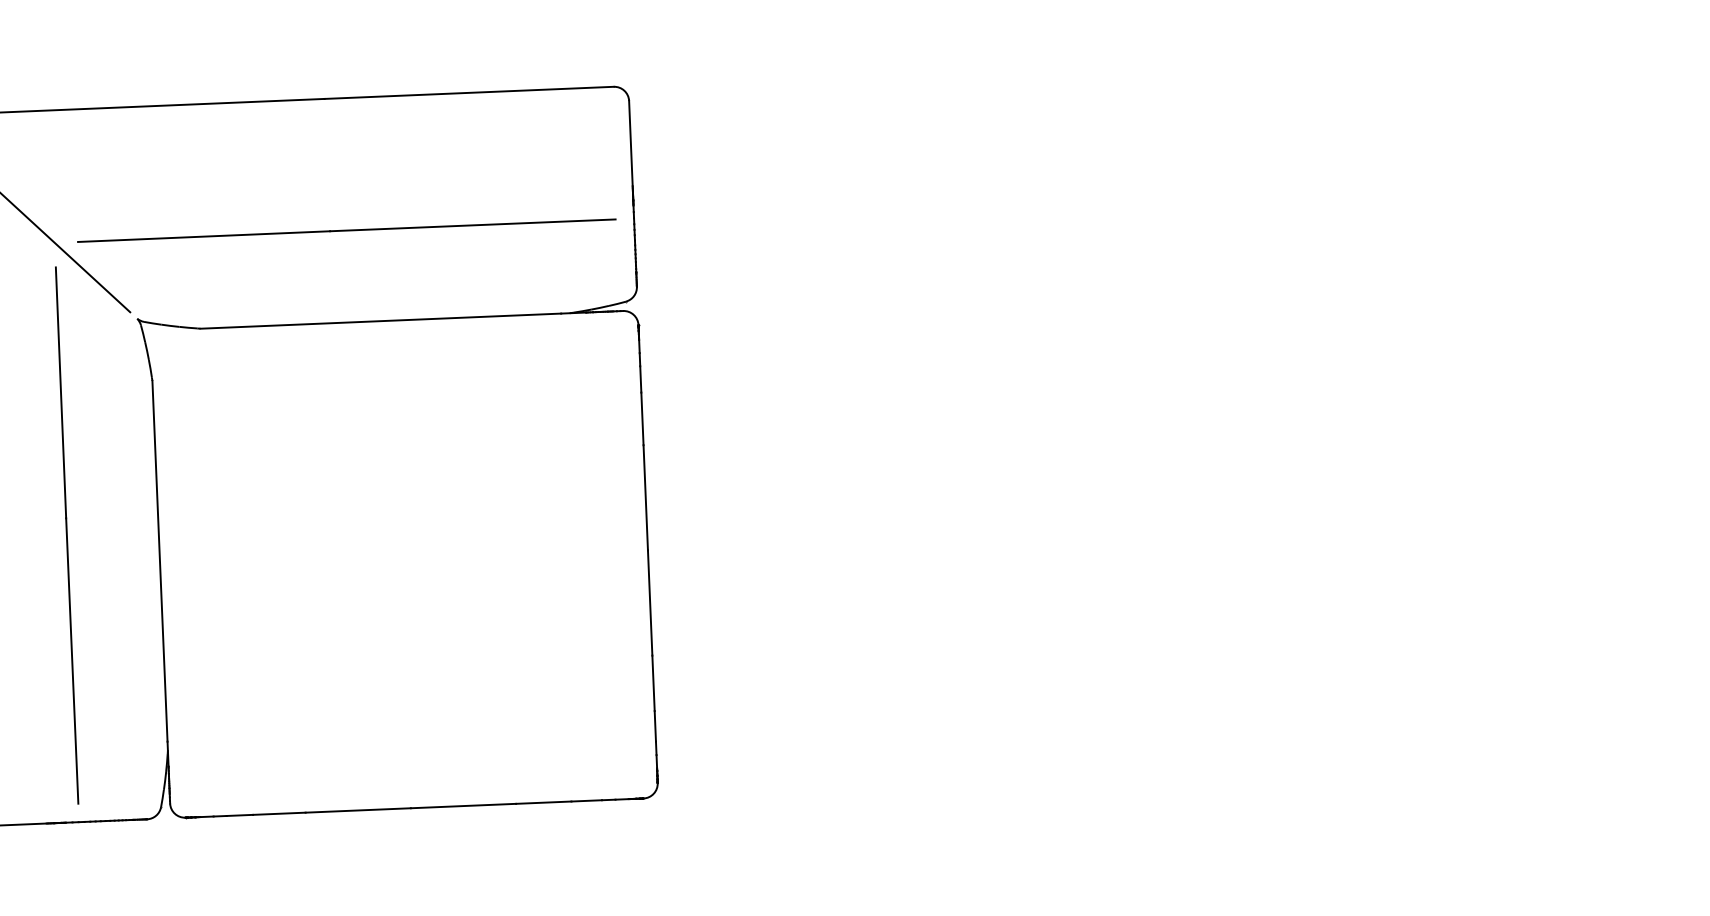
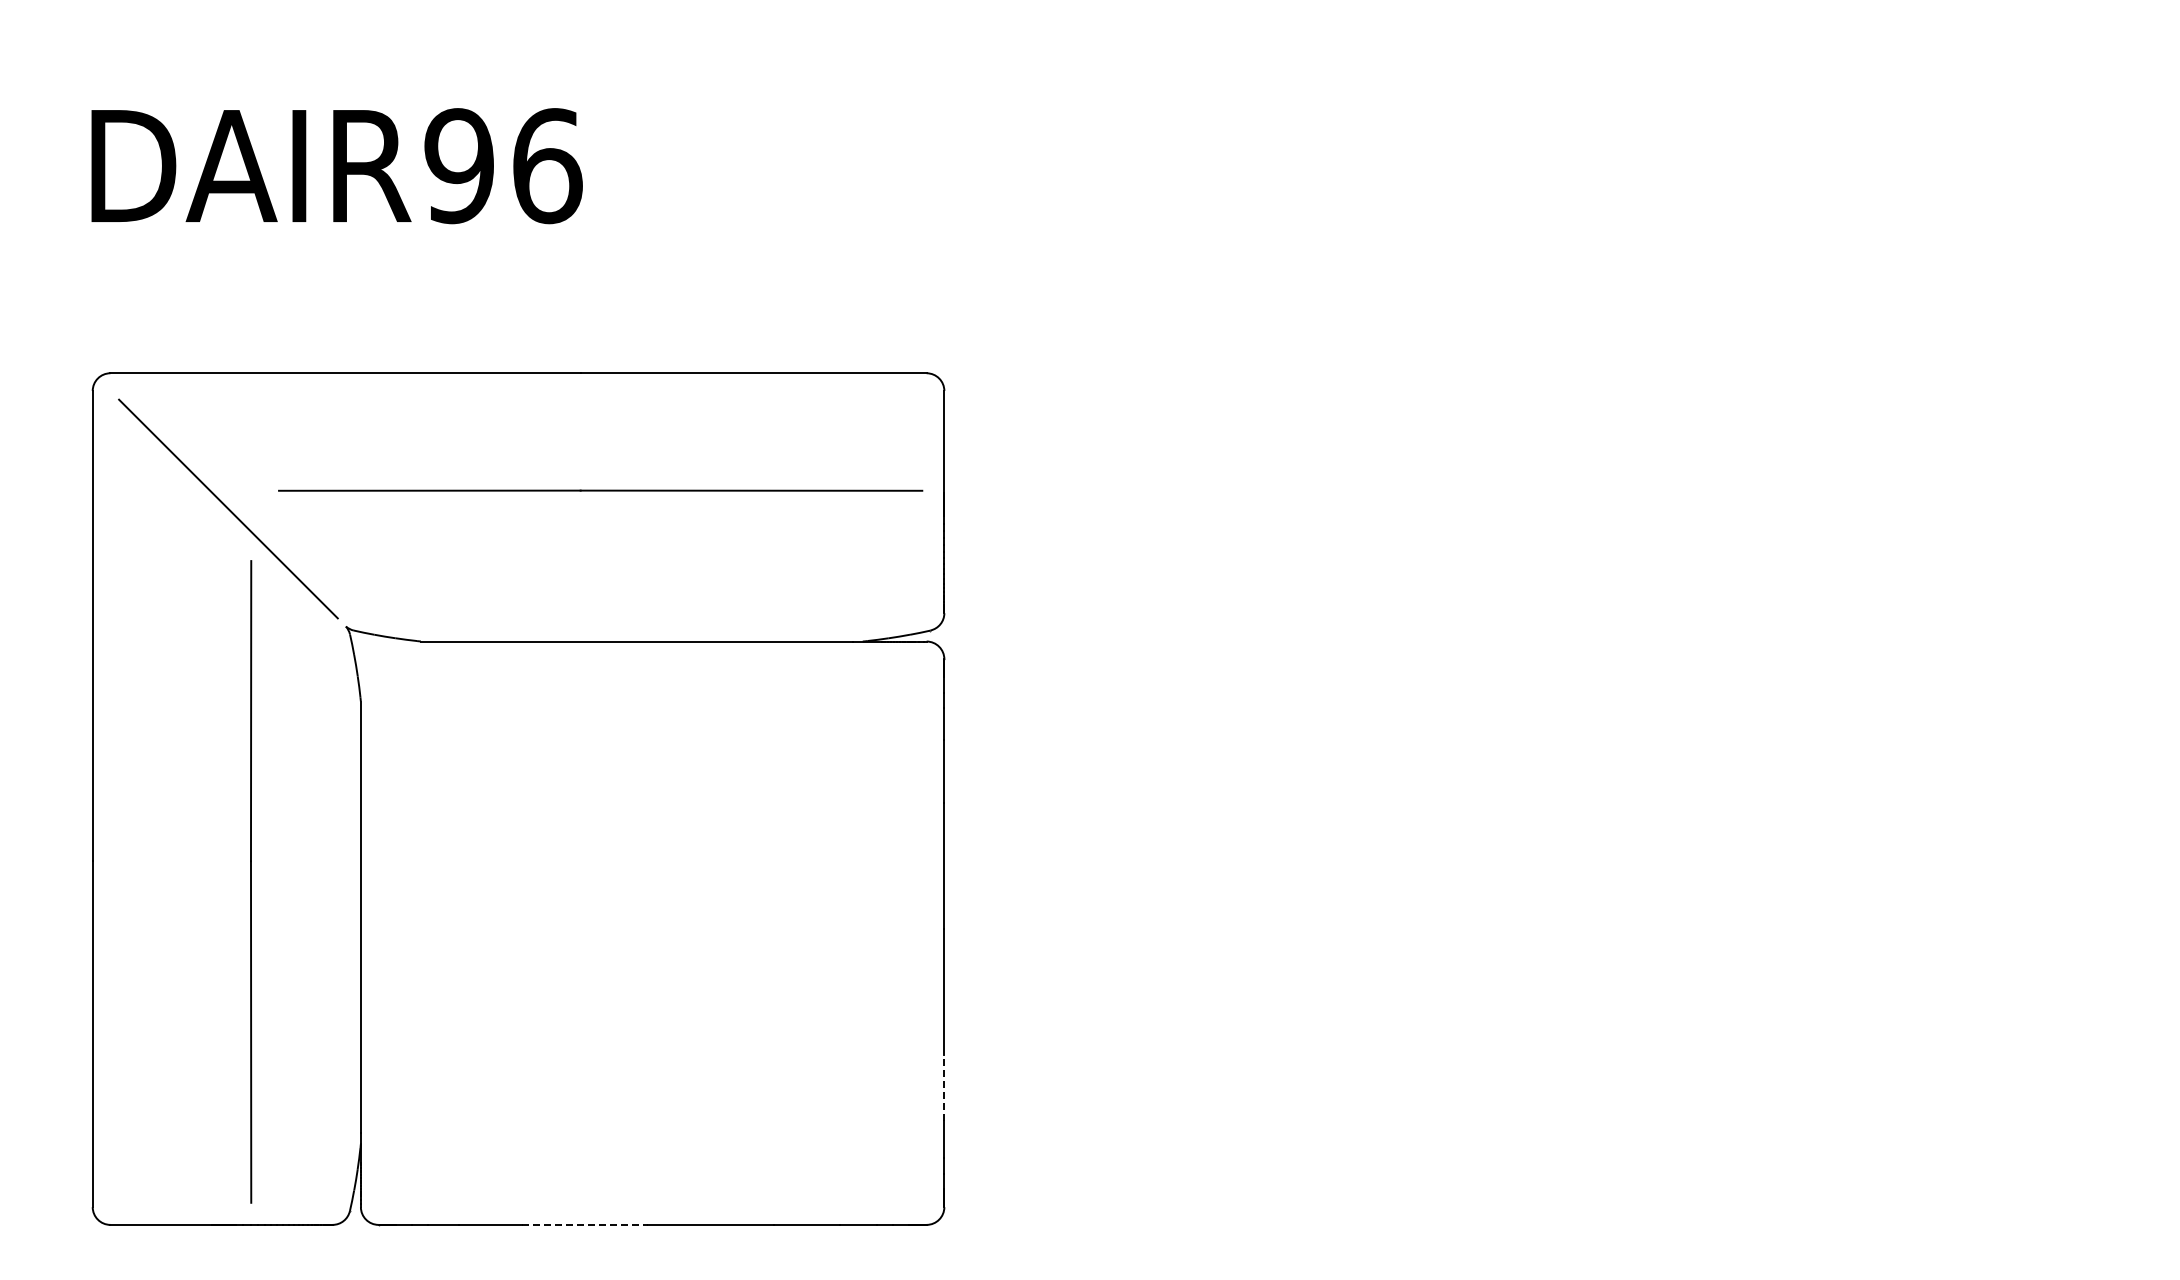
line: (346, 230) -> (600, 490), moved
line: (653, 683) -> (944, 1087), solid -> dashed
line: (358, 810) -> (585, 1224), solid -> dashed

